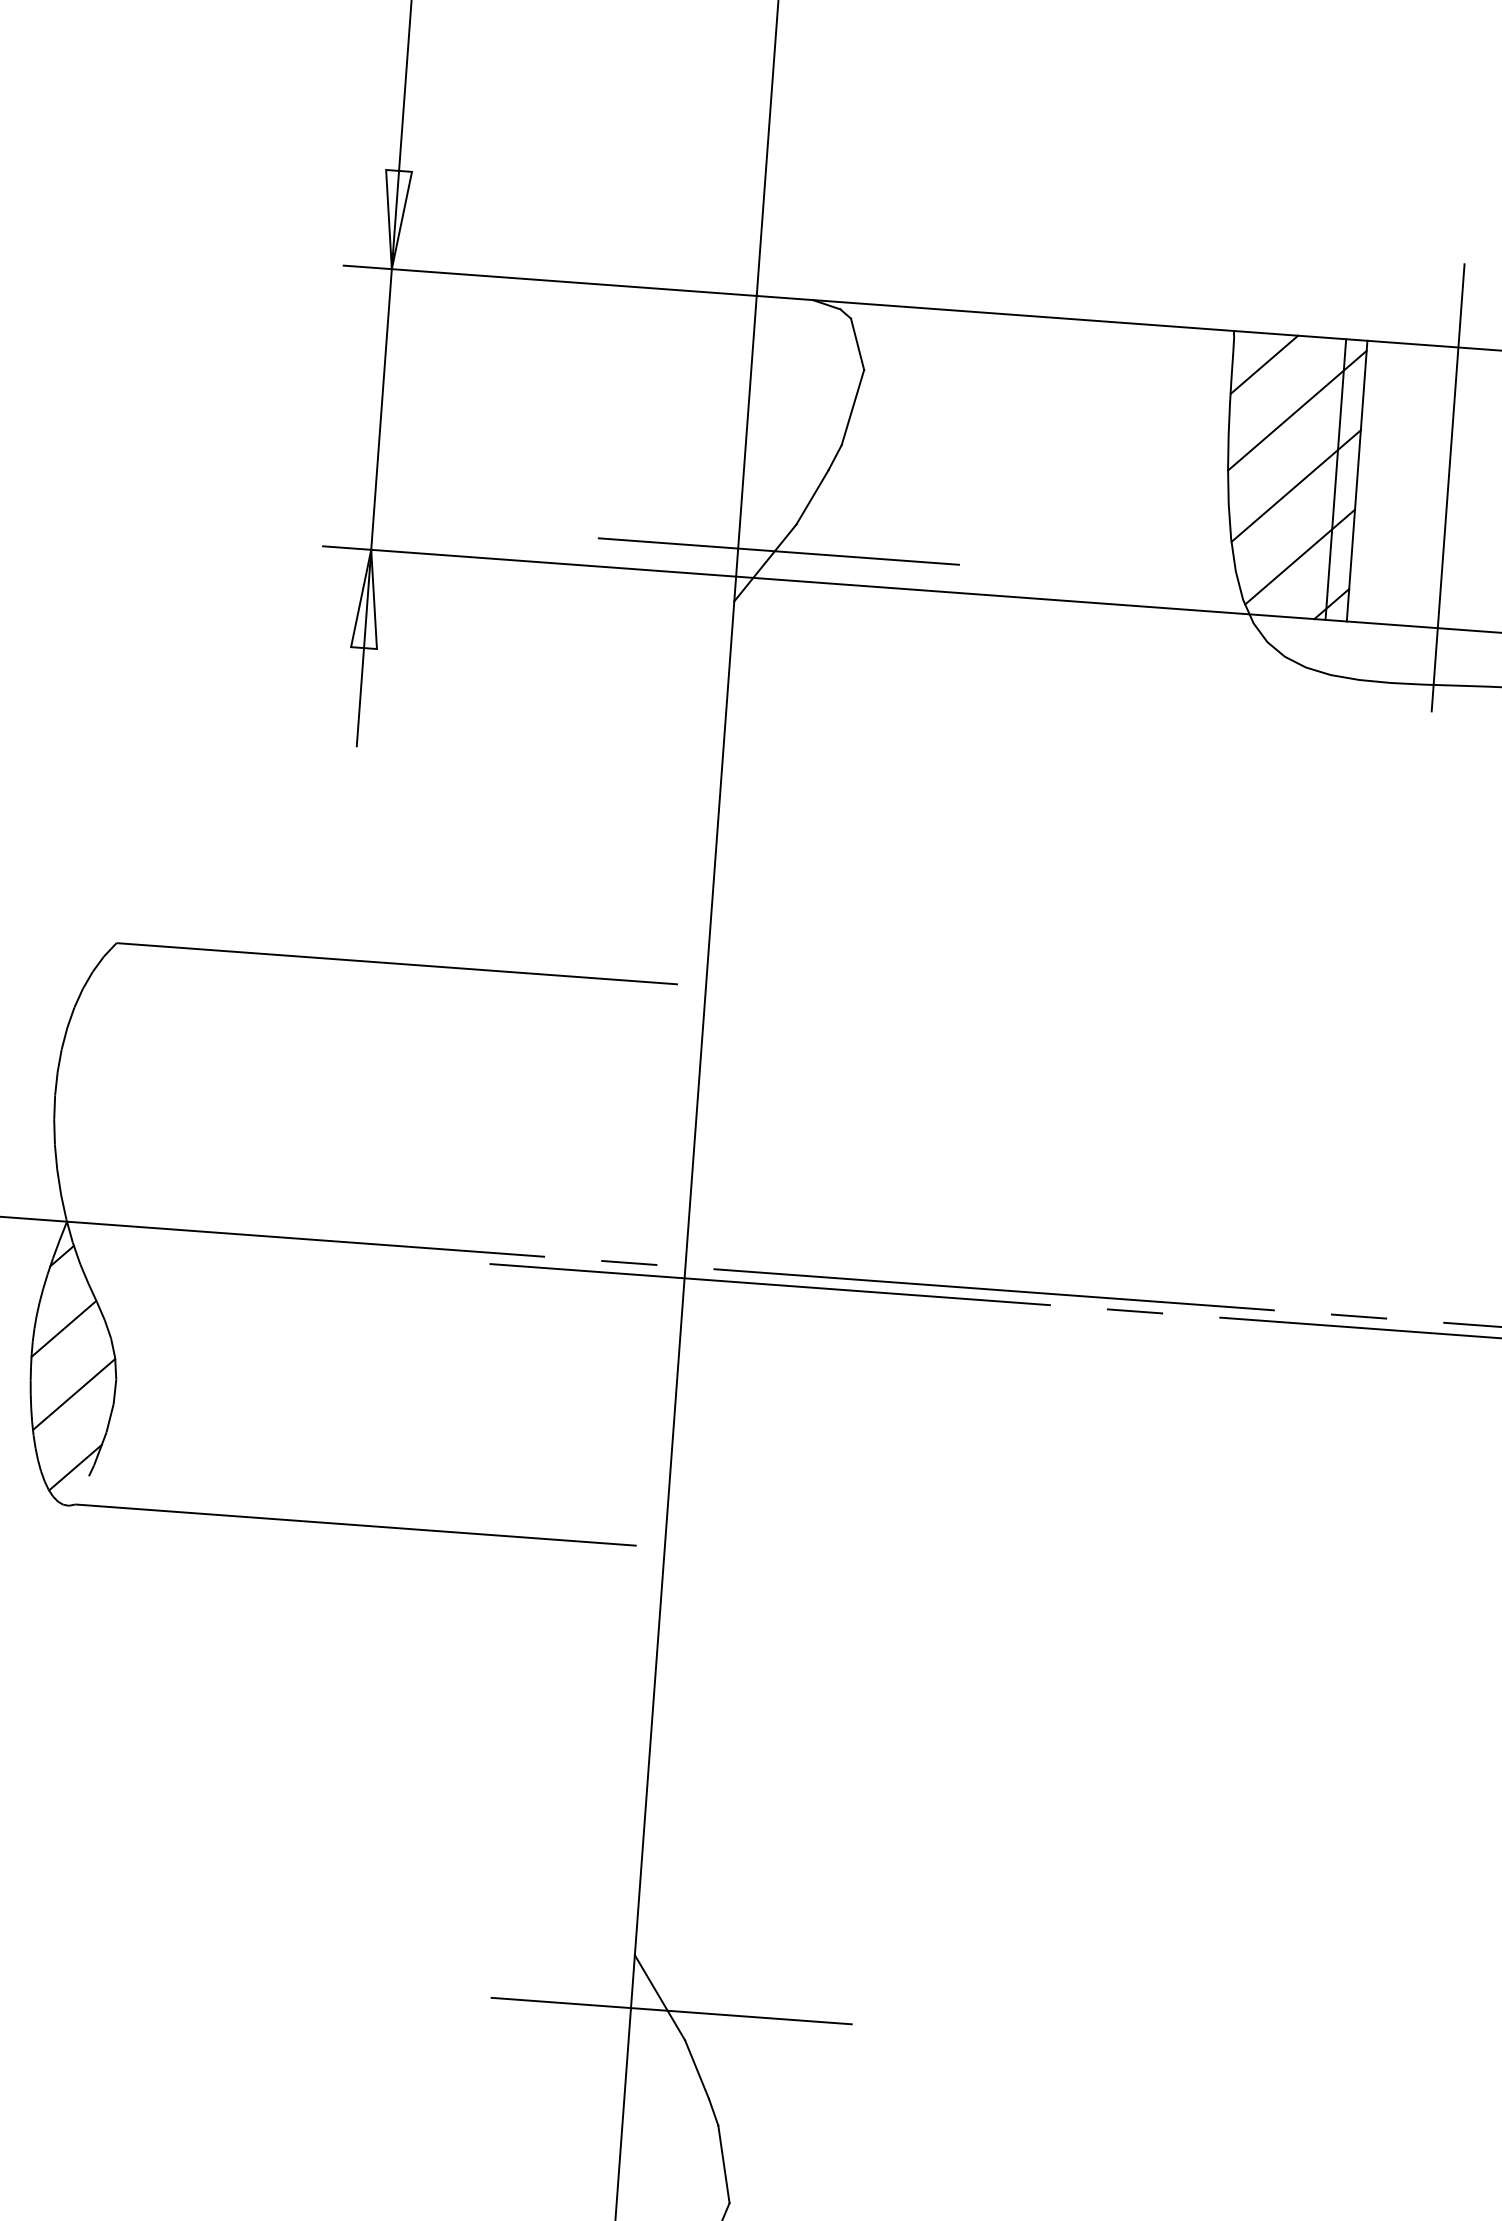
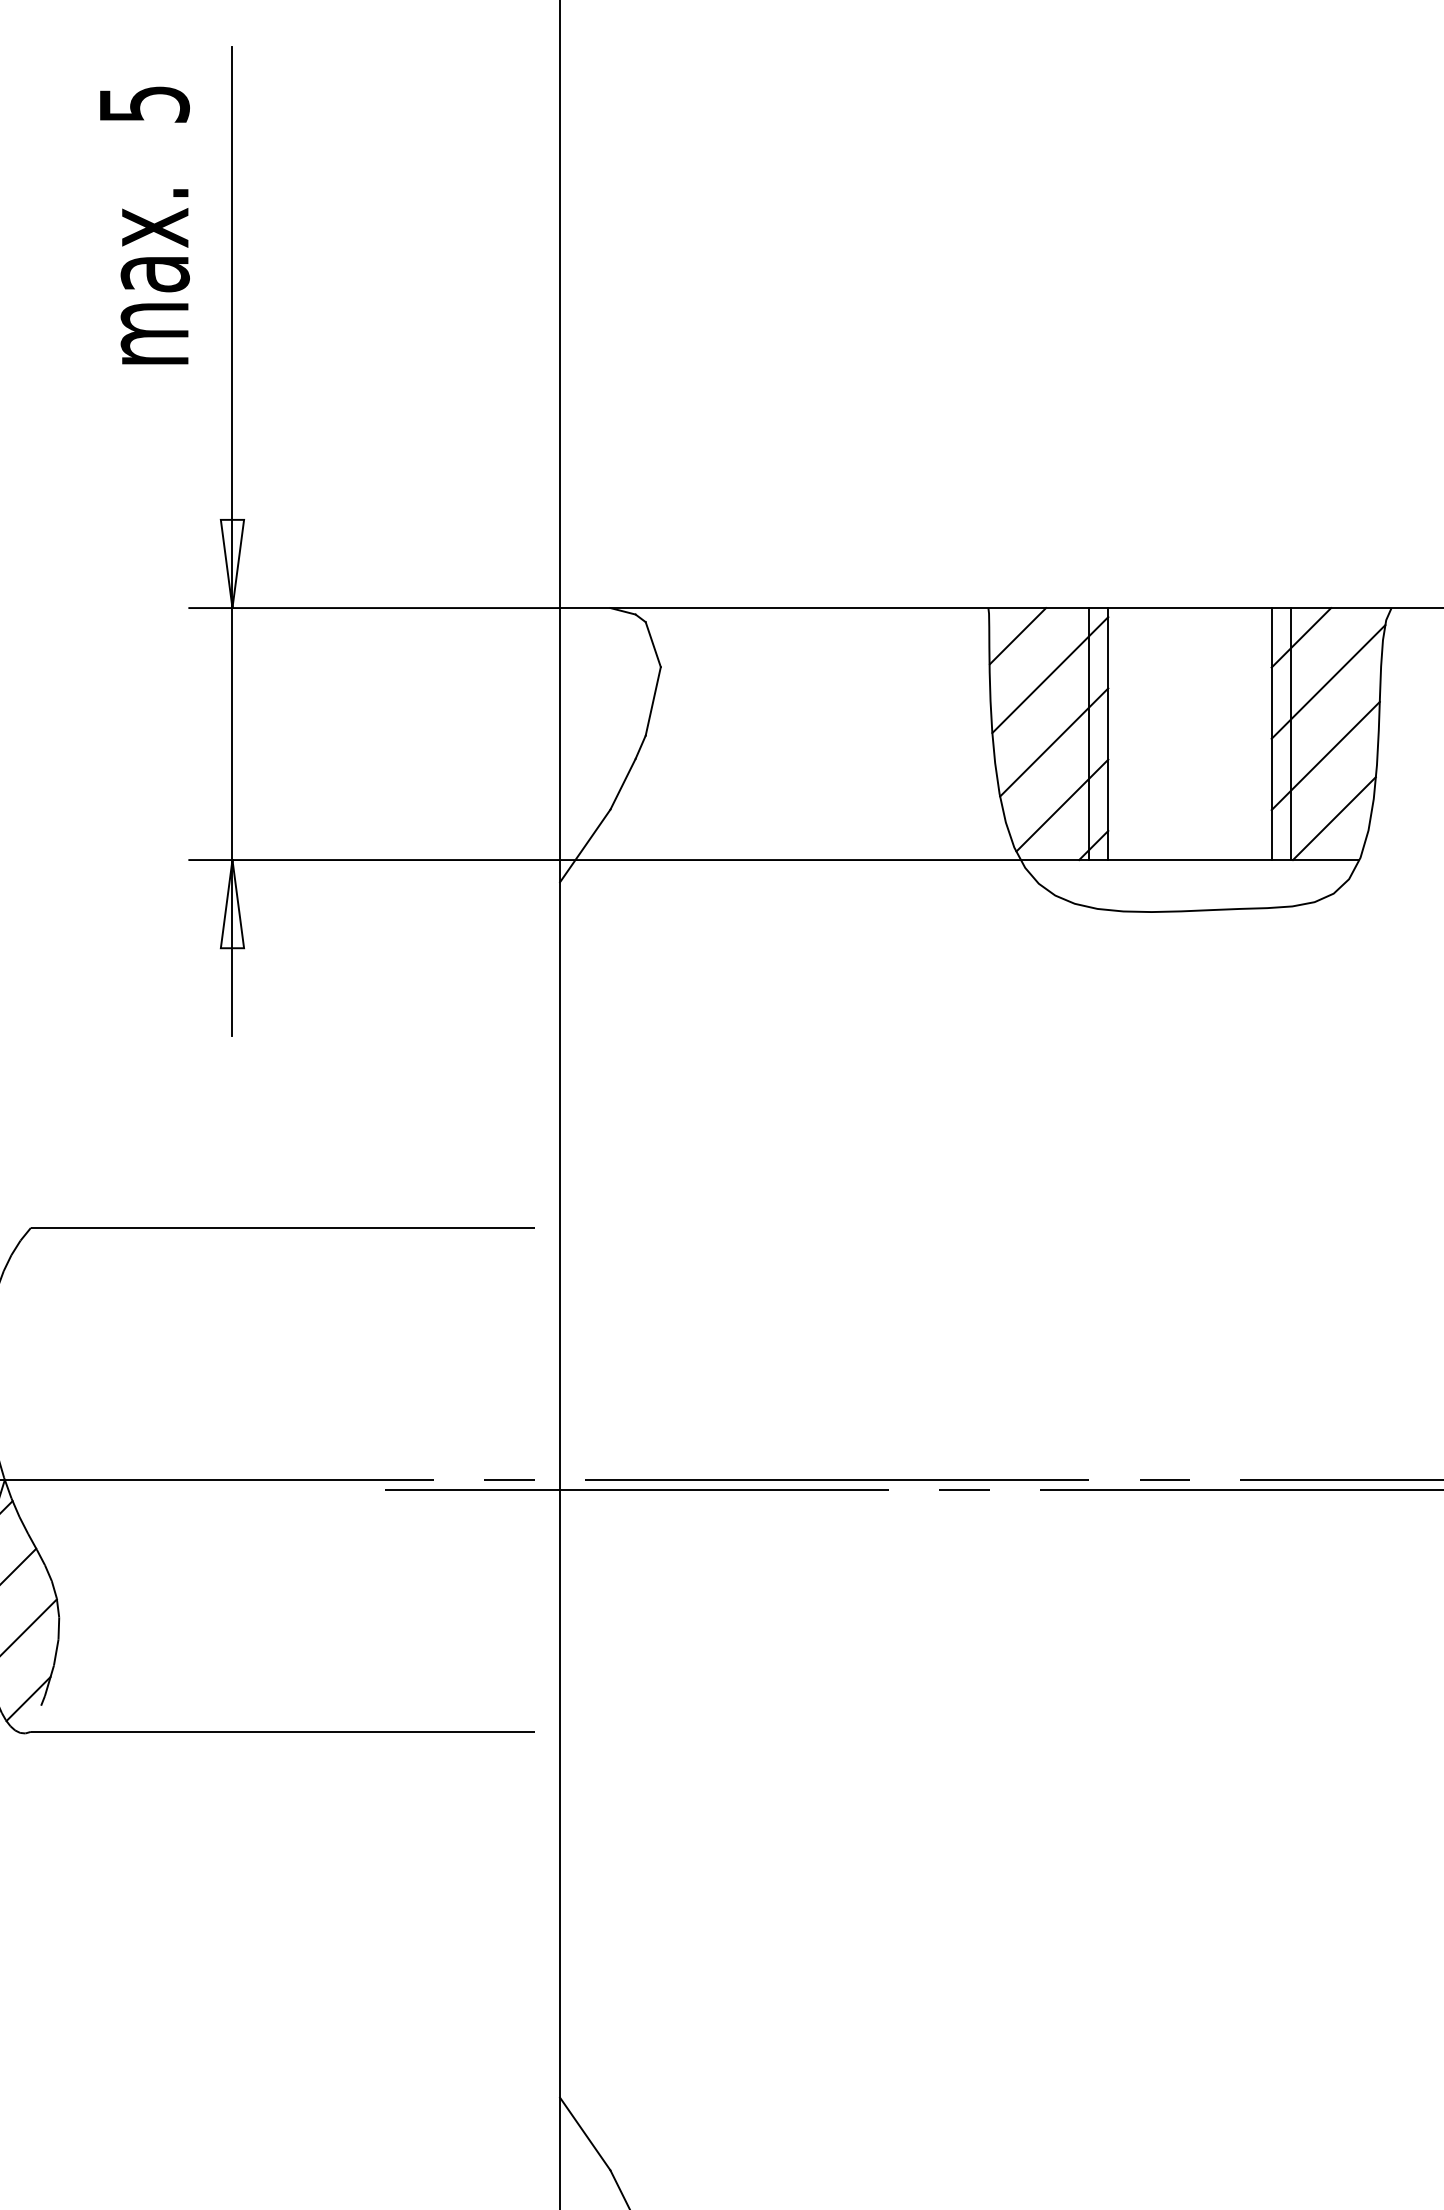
line: (1447, 487) -> (1189, 733), removed
line: (778, 551) -> (596, 834), removed
line: (671, 2011) -> (596, 2145), removed

